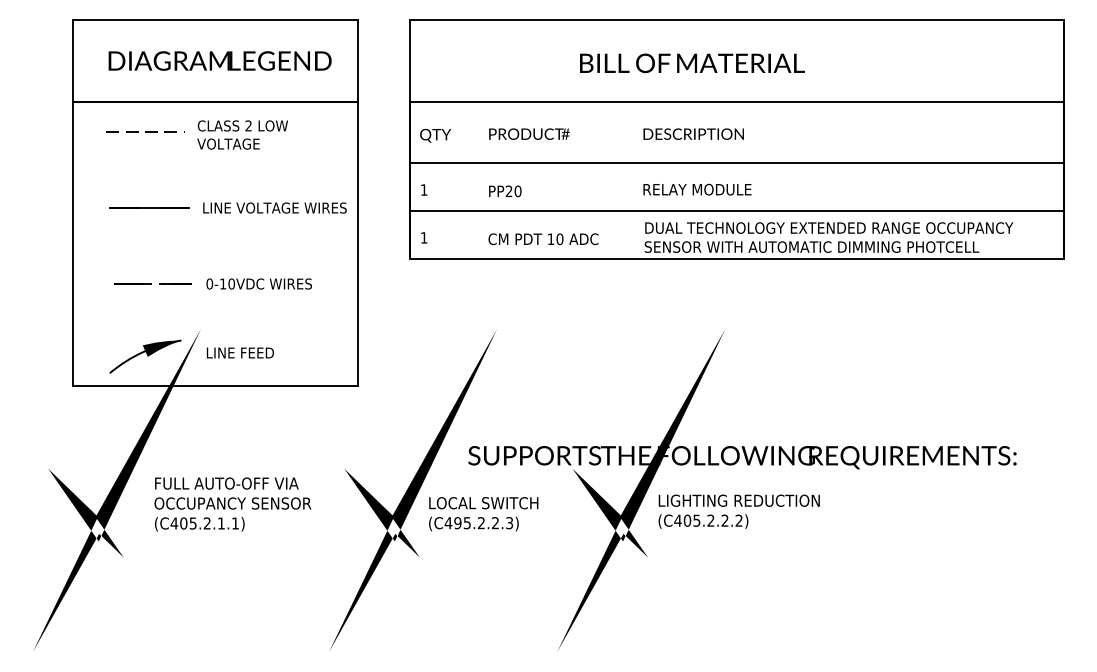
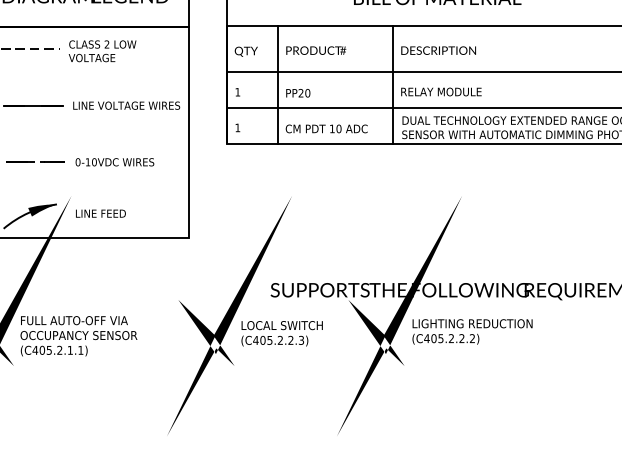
line: (478, 180) -> (278, 85), added
line: (632, 180) -> (393, 85), added
text: (232, 504) -> (78, 336), moved
text: (457, 523) -> (262, 340), (C495.2.2.3) -> (C405.2.2.3)

